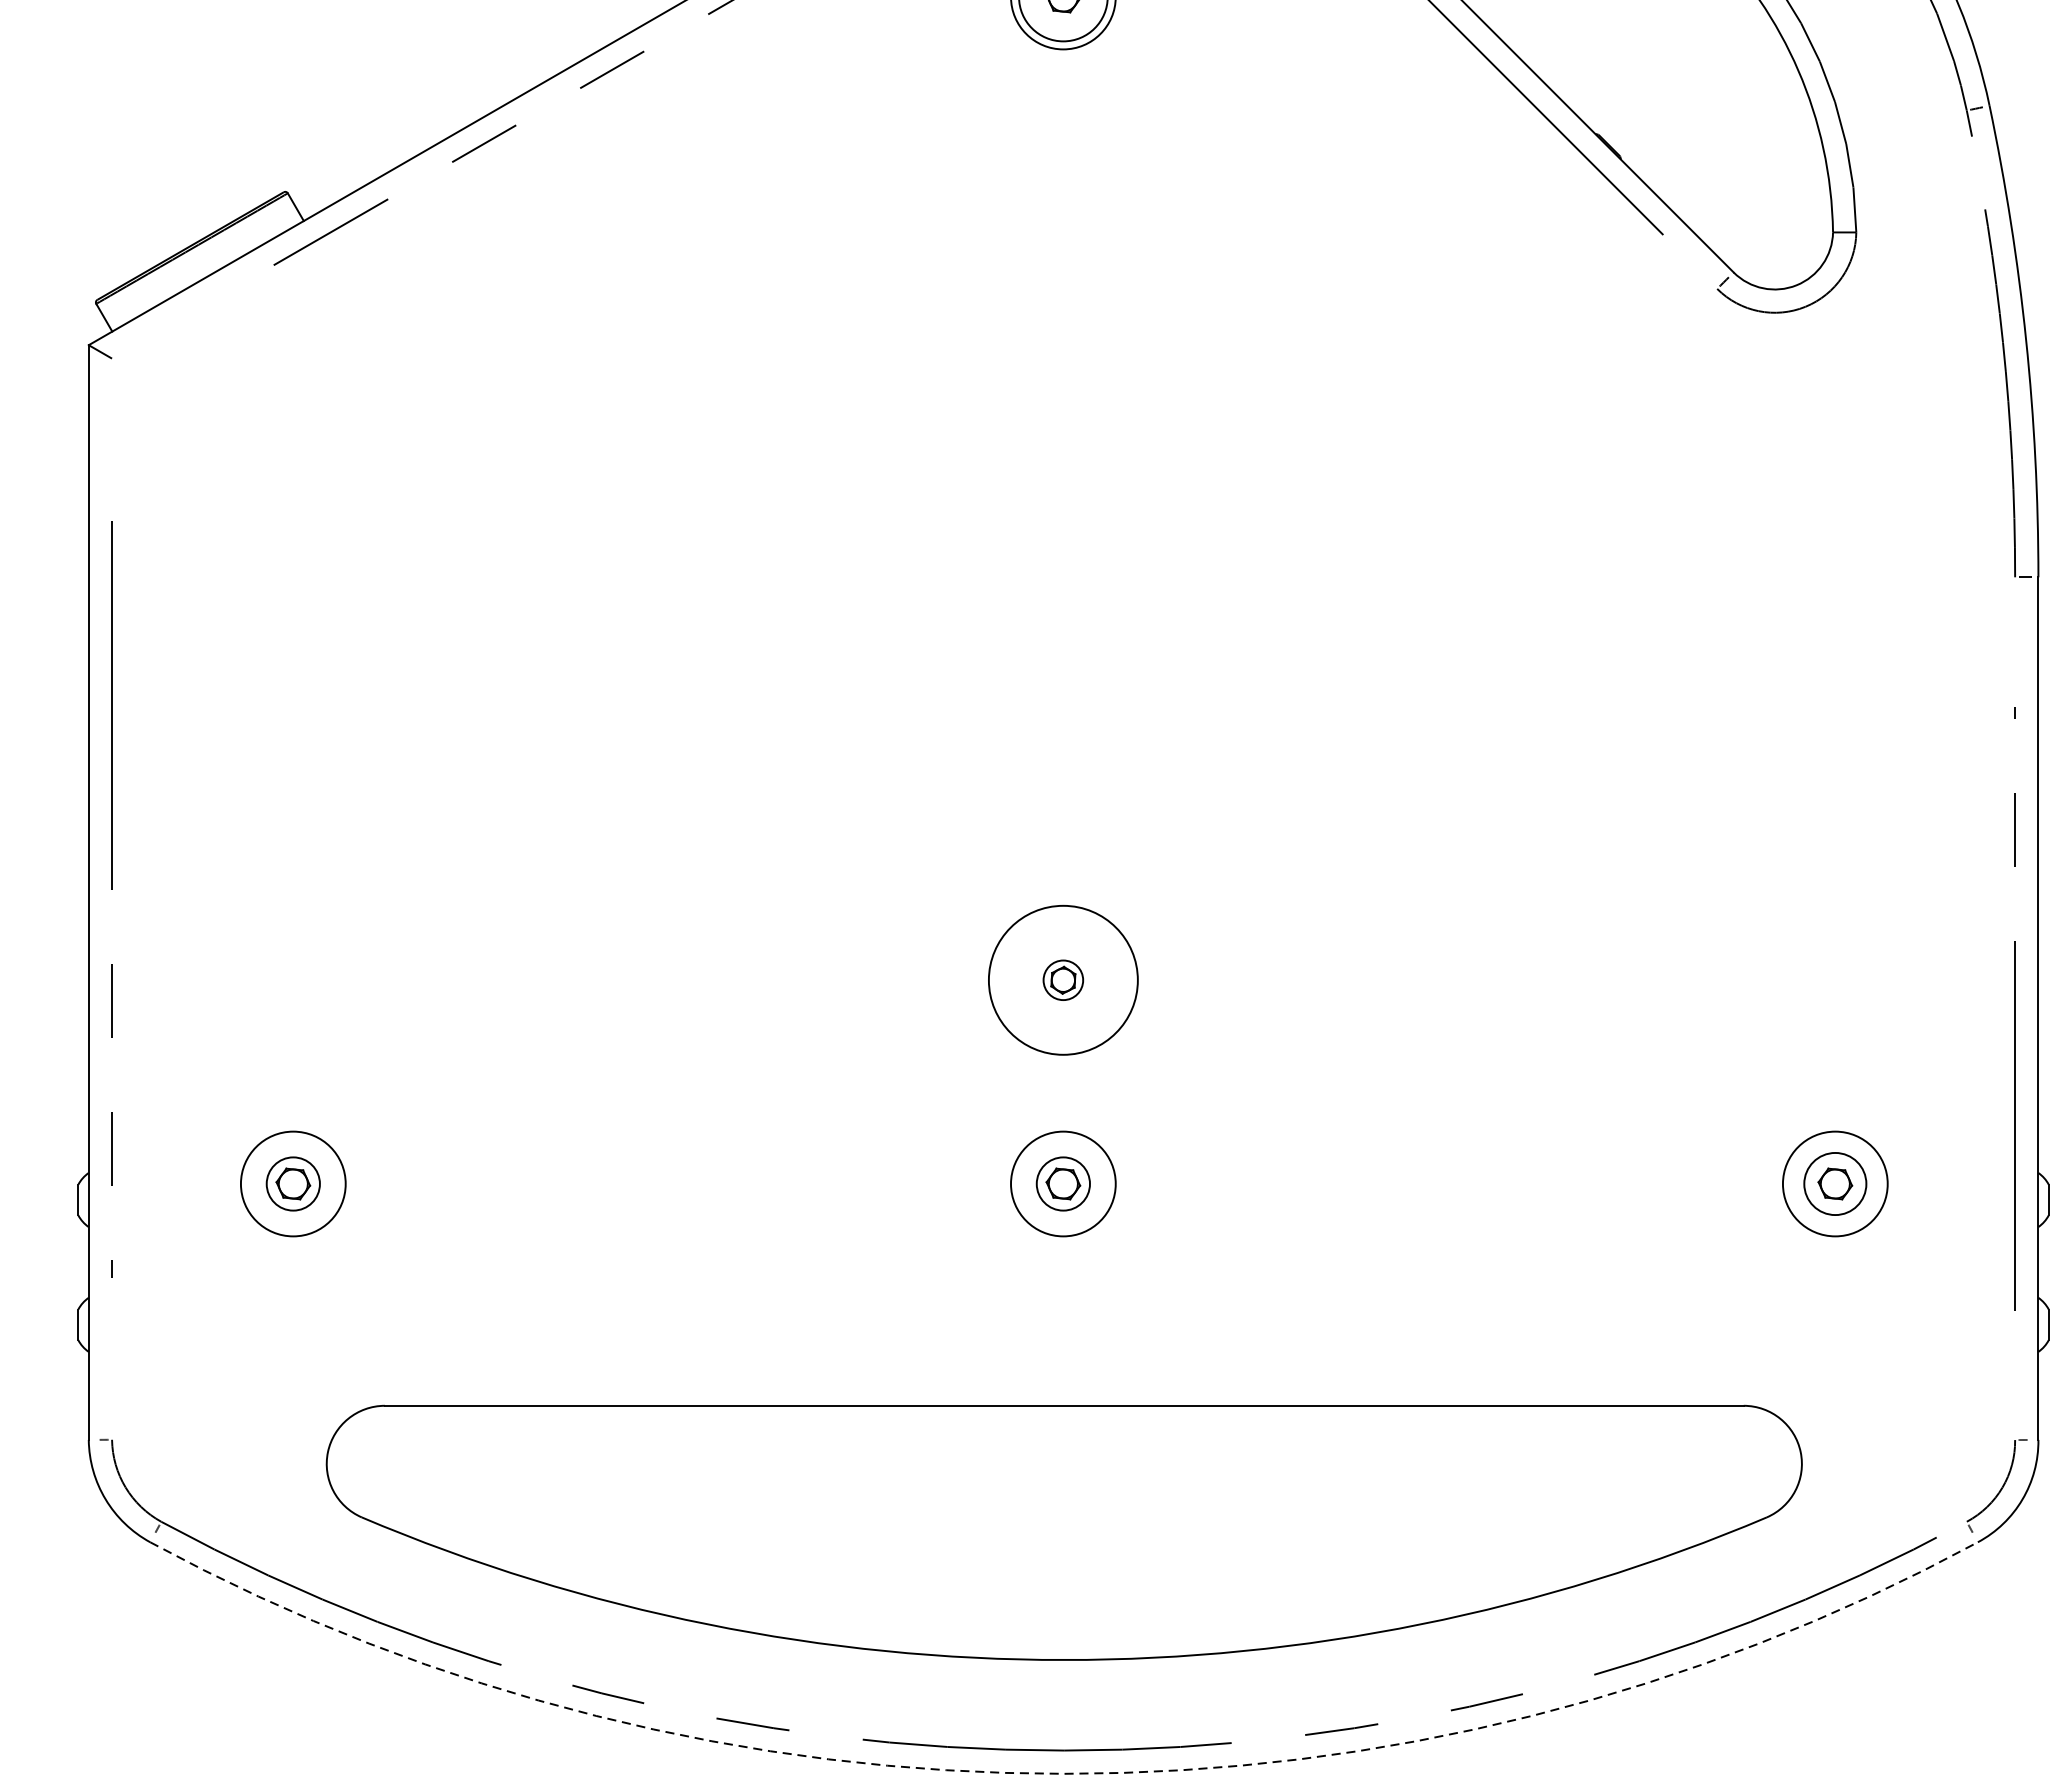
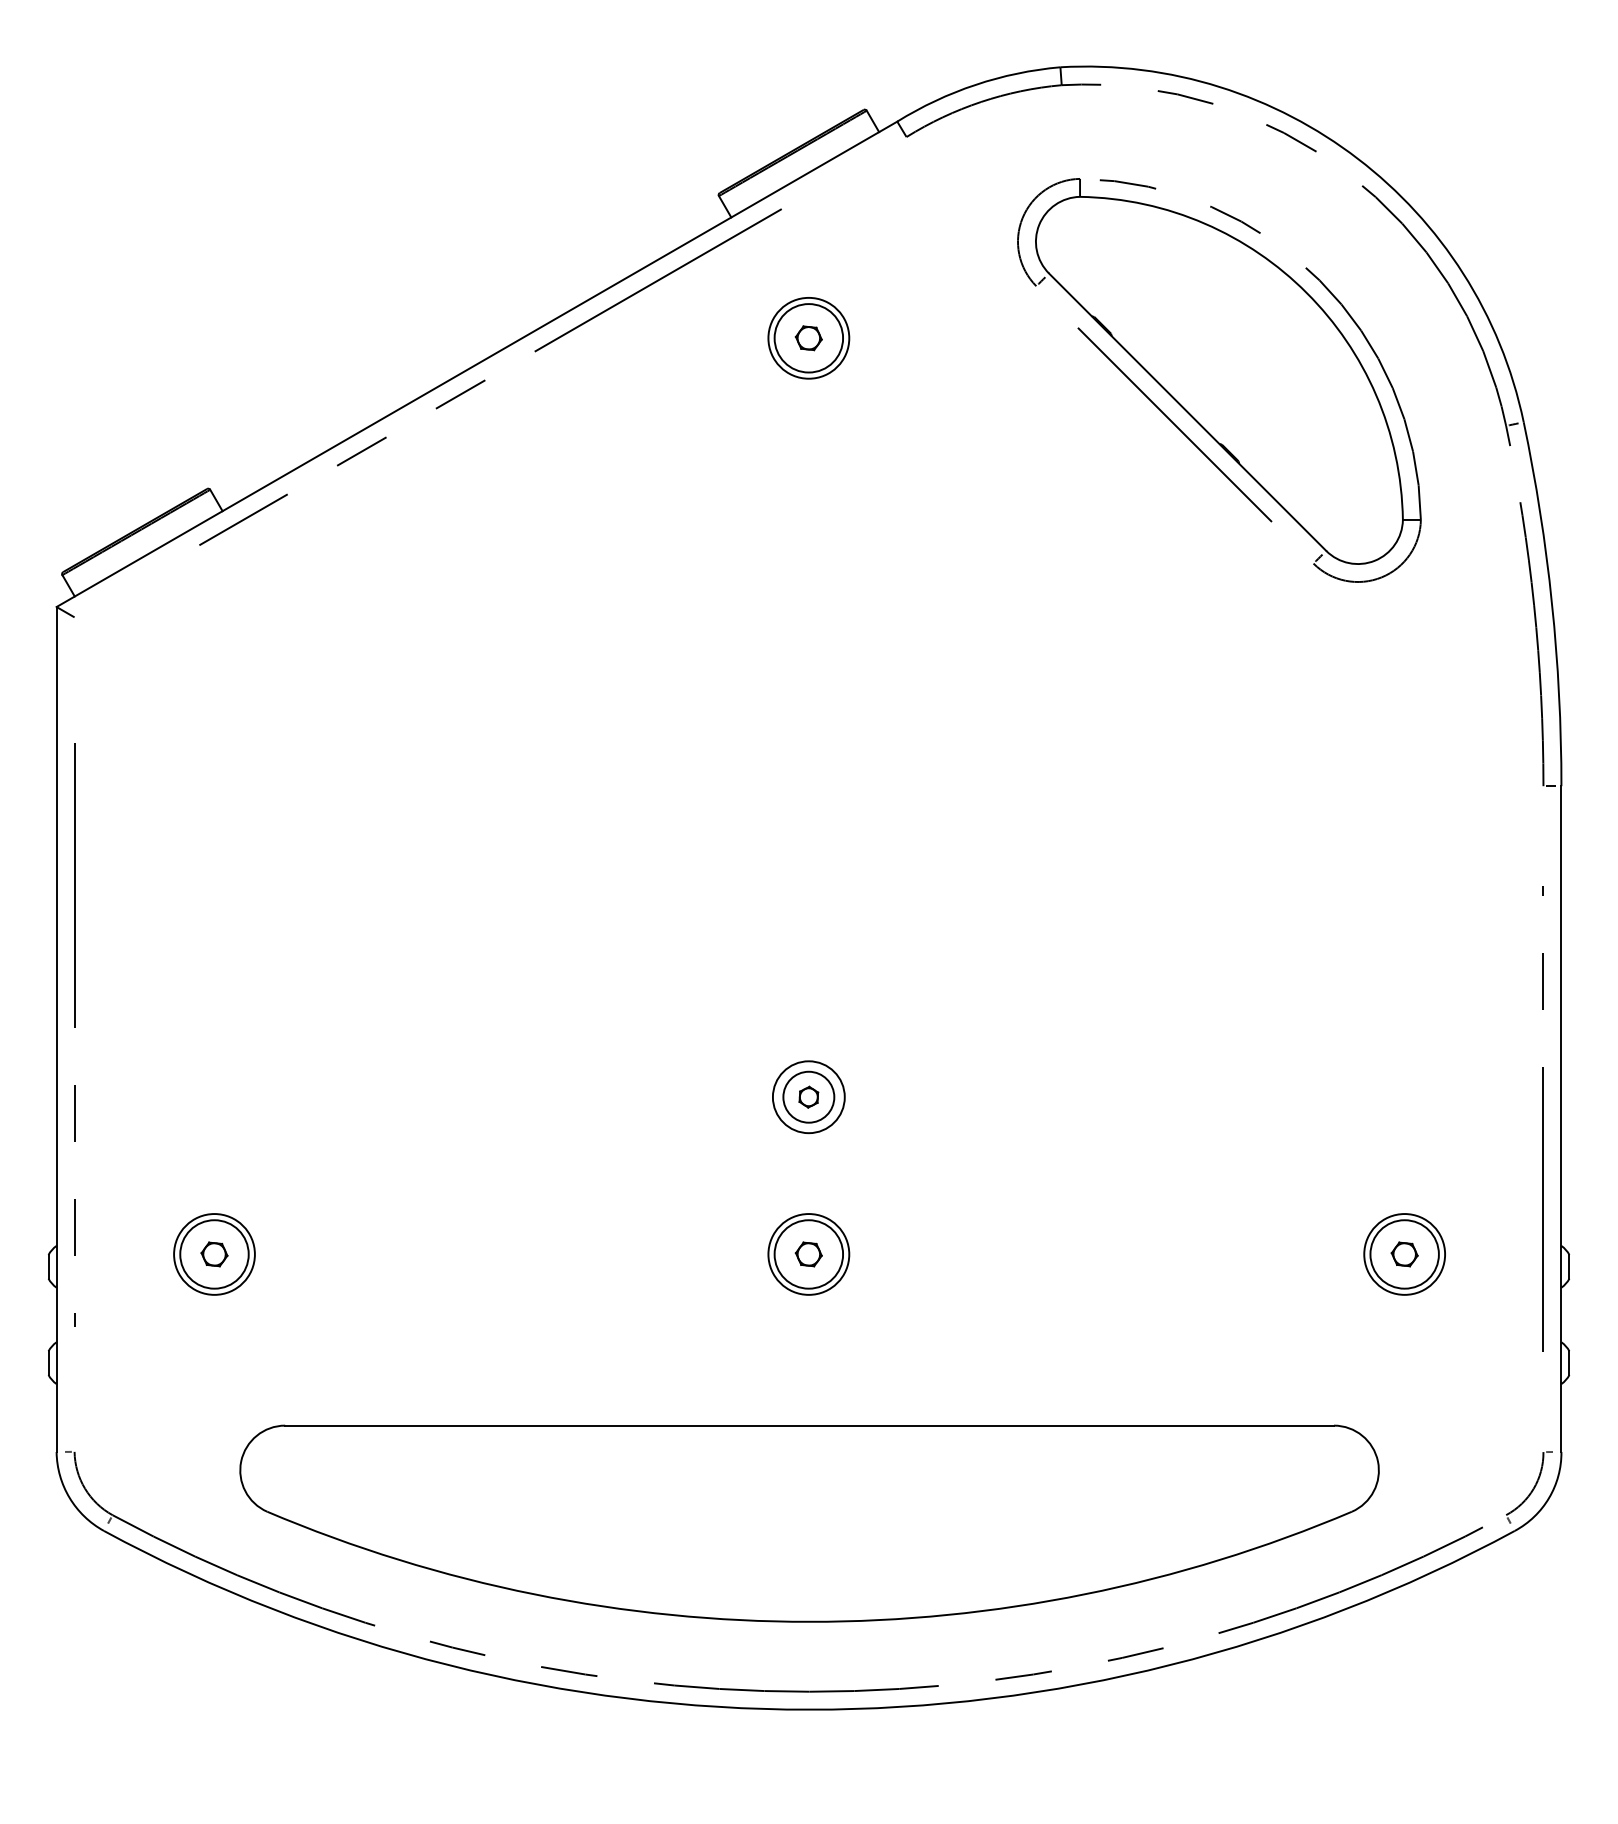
circle: (1062, 979) -> (808, 1096), size x1.67
circle: (1062, 980) -> (808, 1097), size x0.62
circle: (293, 1184) -> (214, 1254), size x1.67
circle: (1062, 1184) -> (808, 1254), size x1.67
circle: (1835, 1184) -> (1404, 1254), size x1.43
arc: (1064, 1773) -> (809, 1709), dashed -> solid

